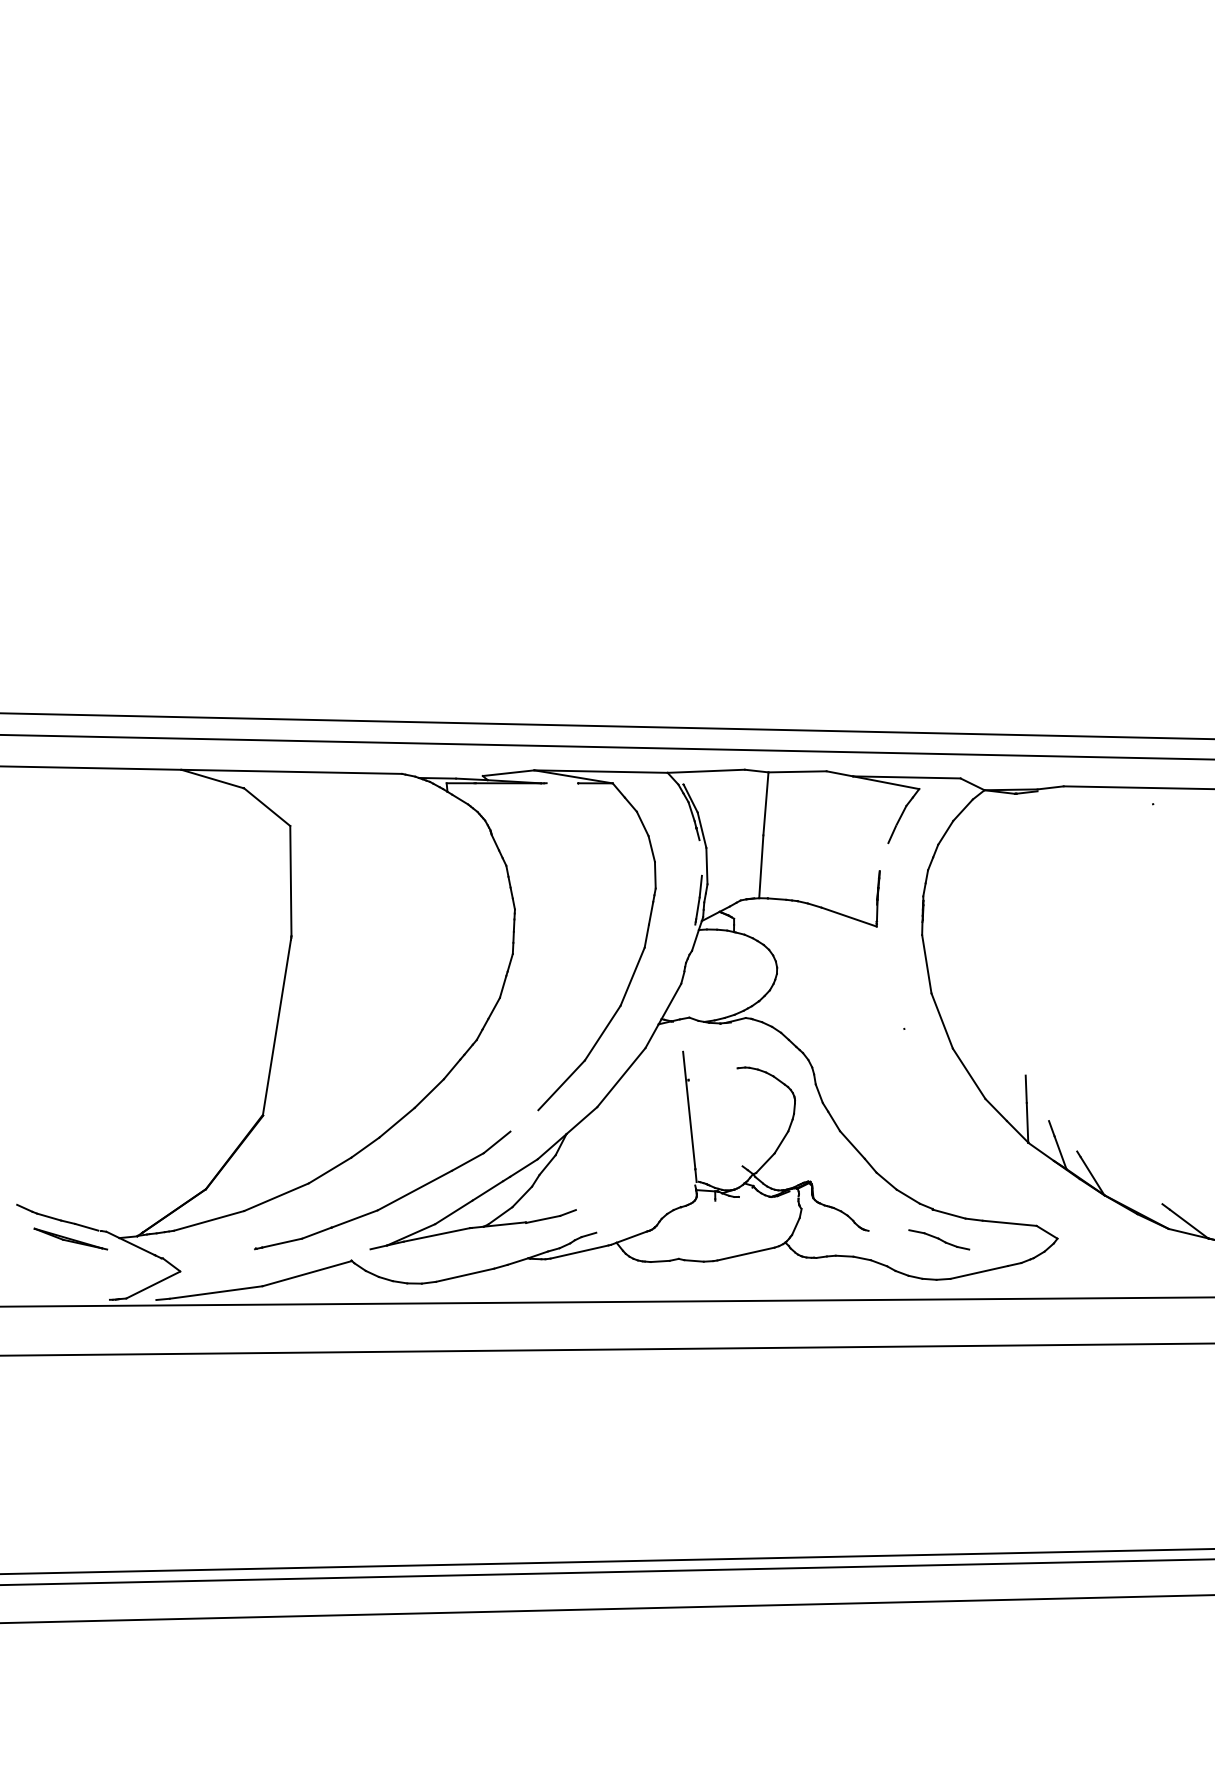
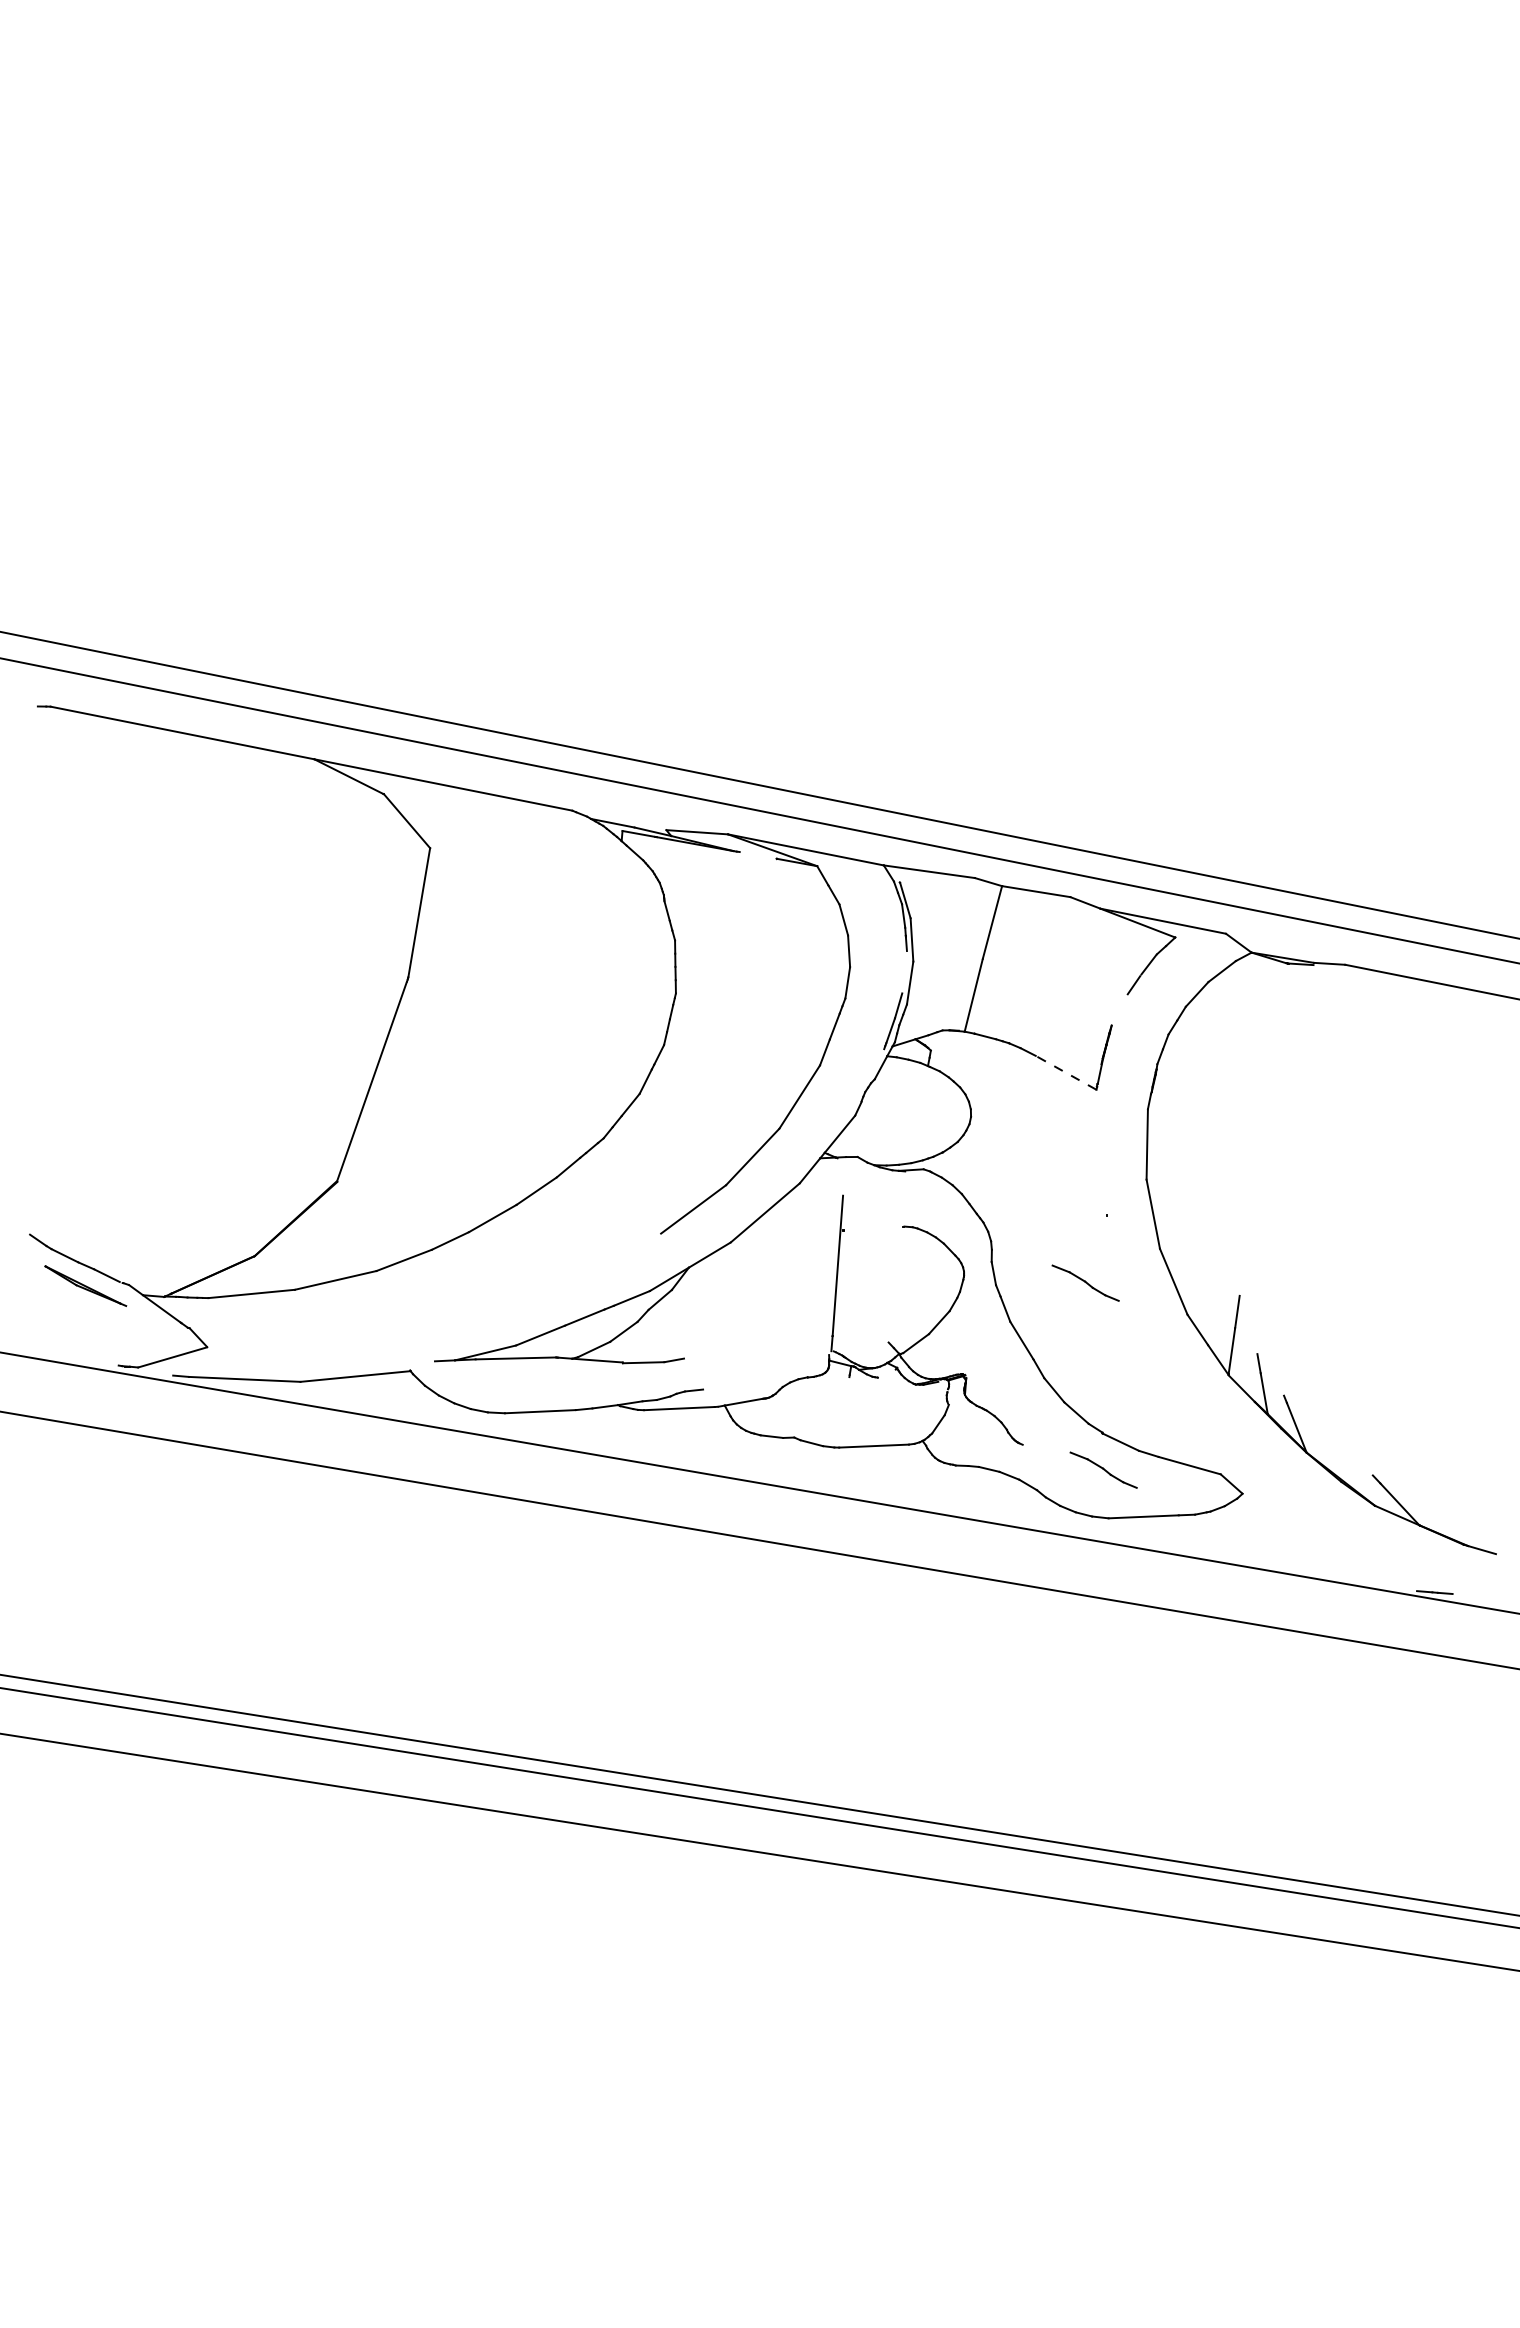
line: (849, 916) -> (1066, 1072), solid -> dashed
part: (896, 1087) -> (1085, 1282), added
part: (390, 1202) -> (468, 1310), removed

